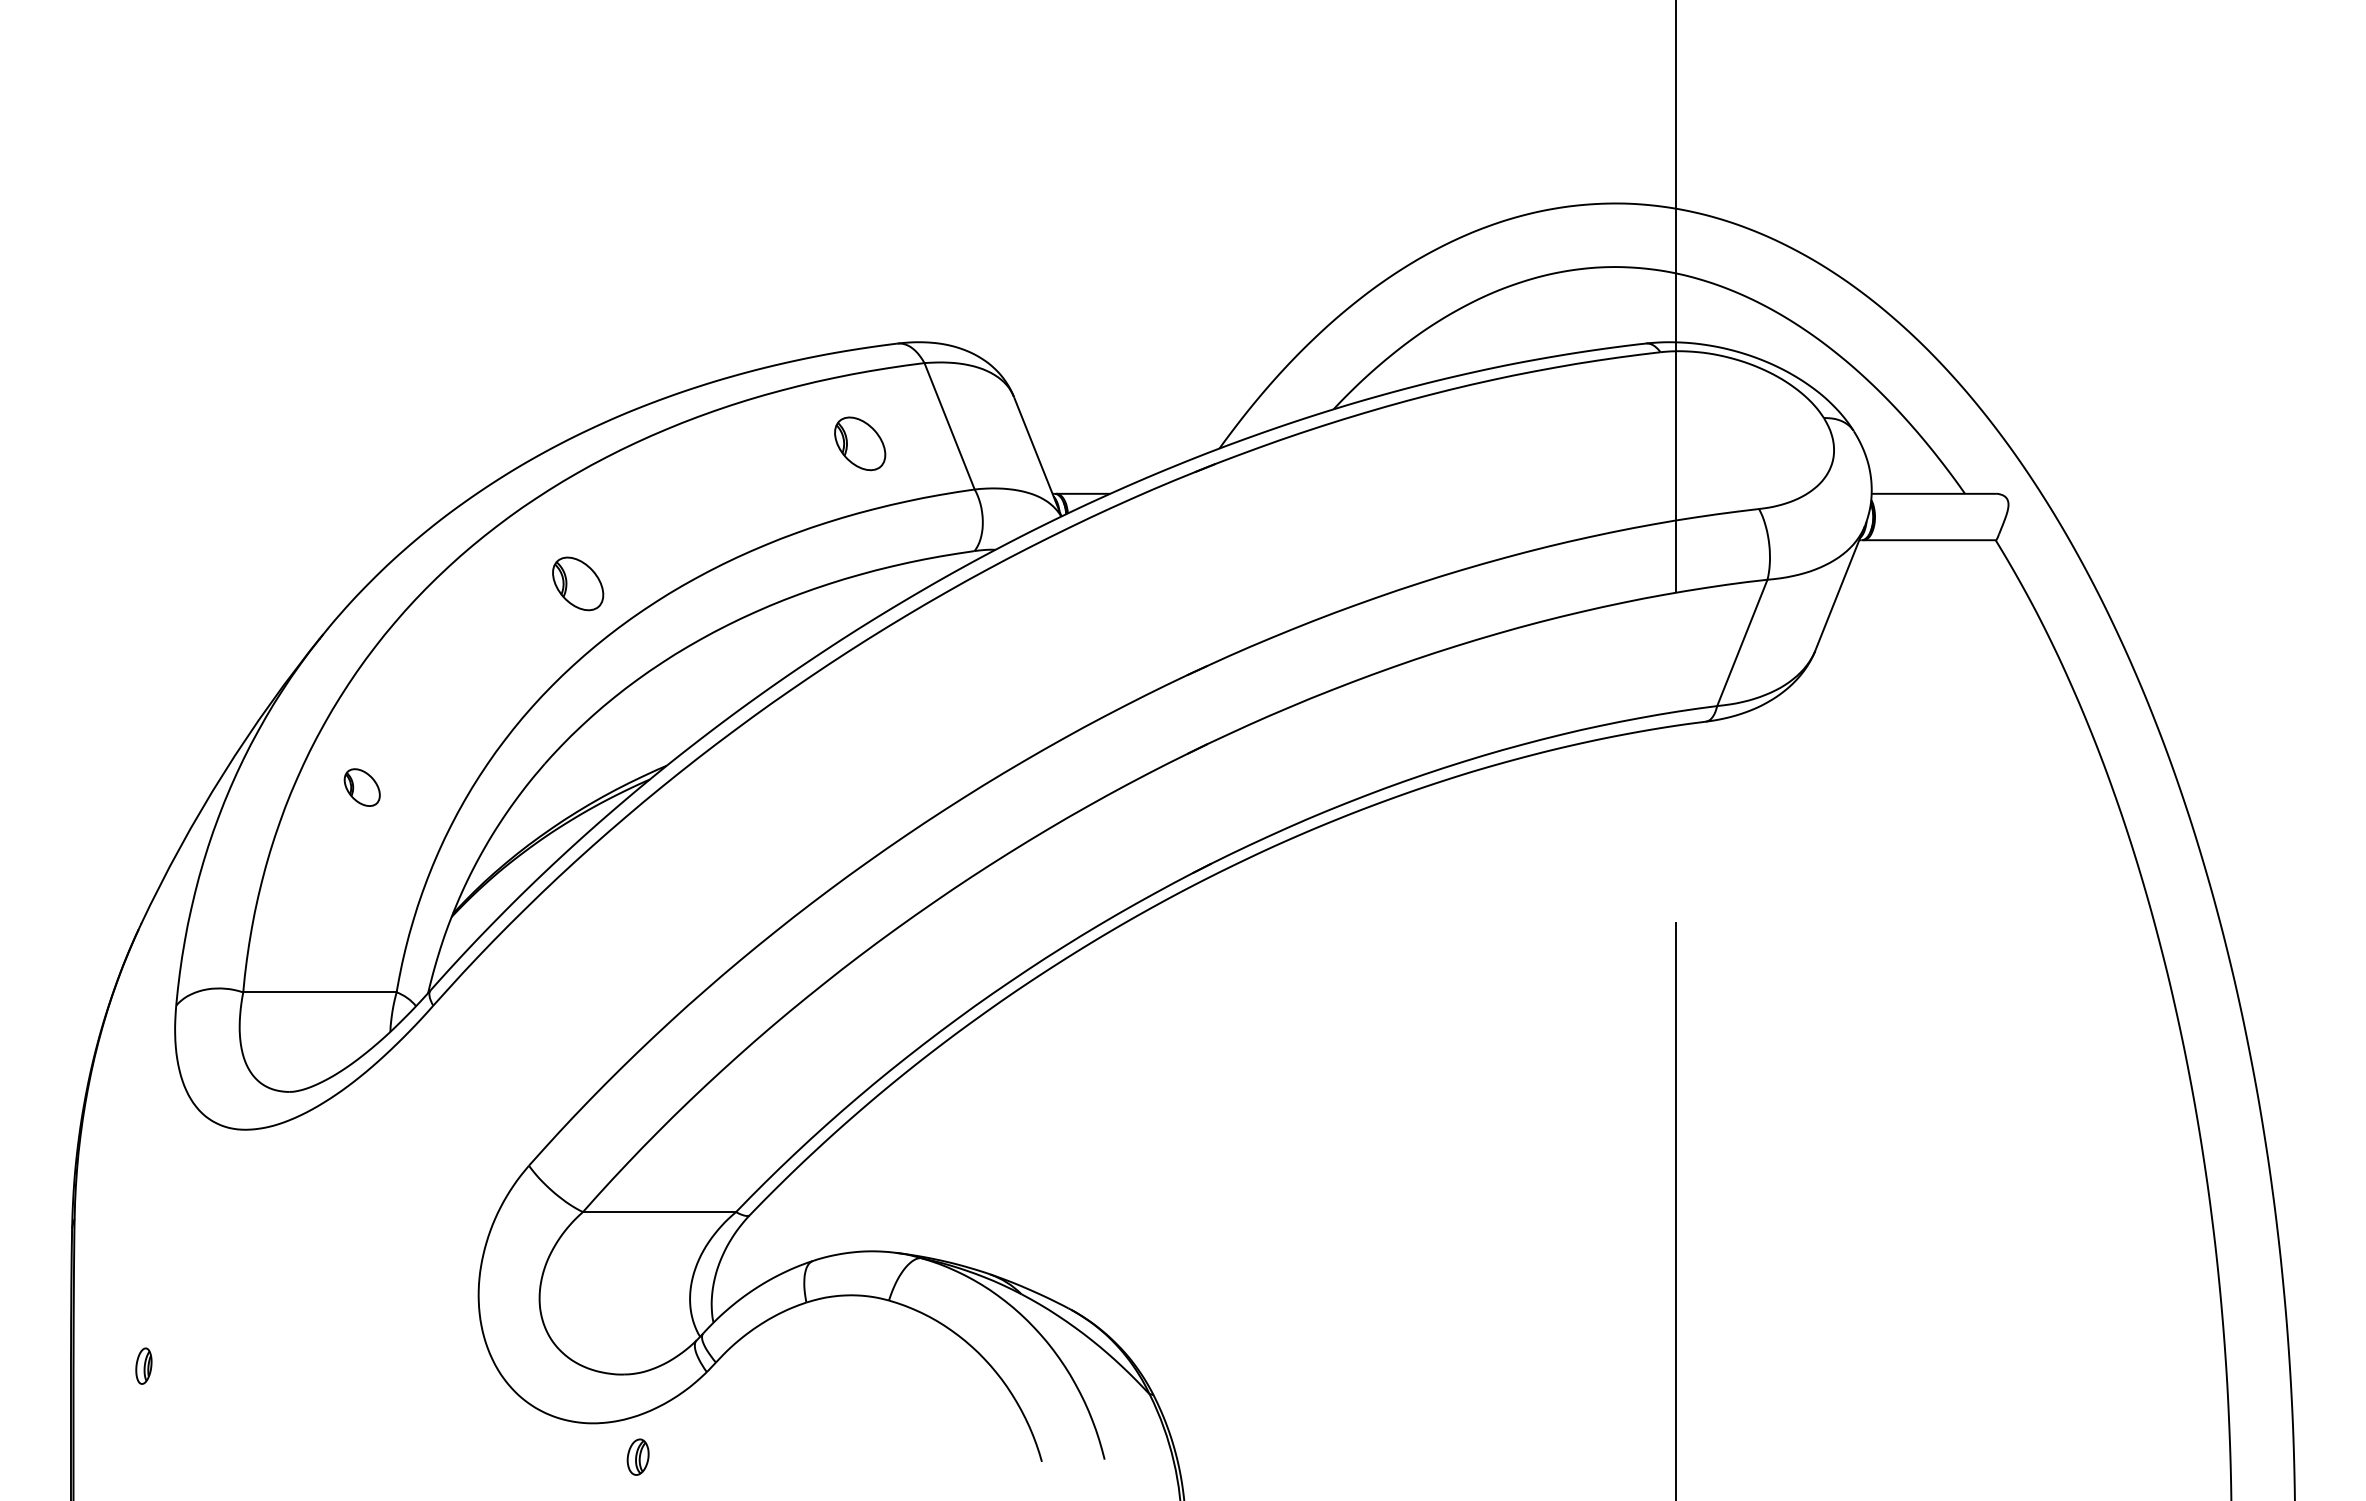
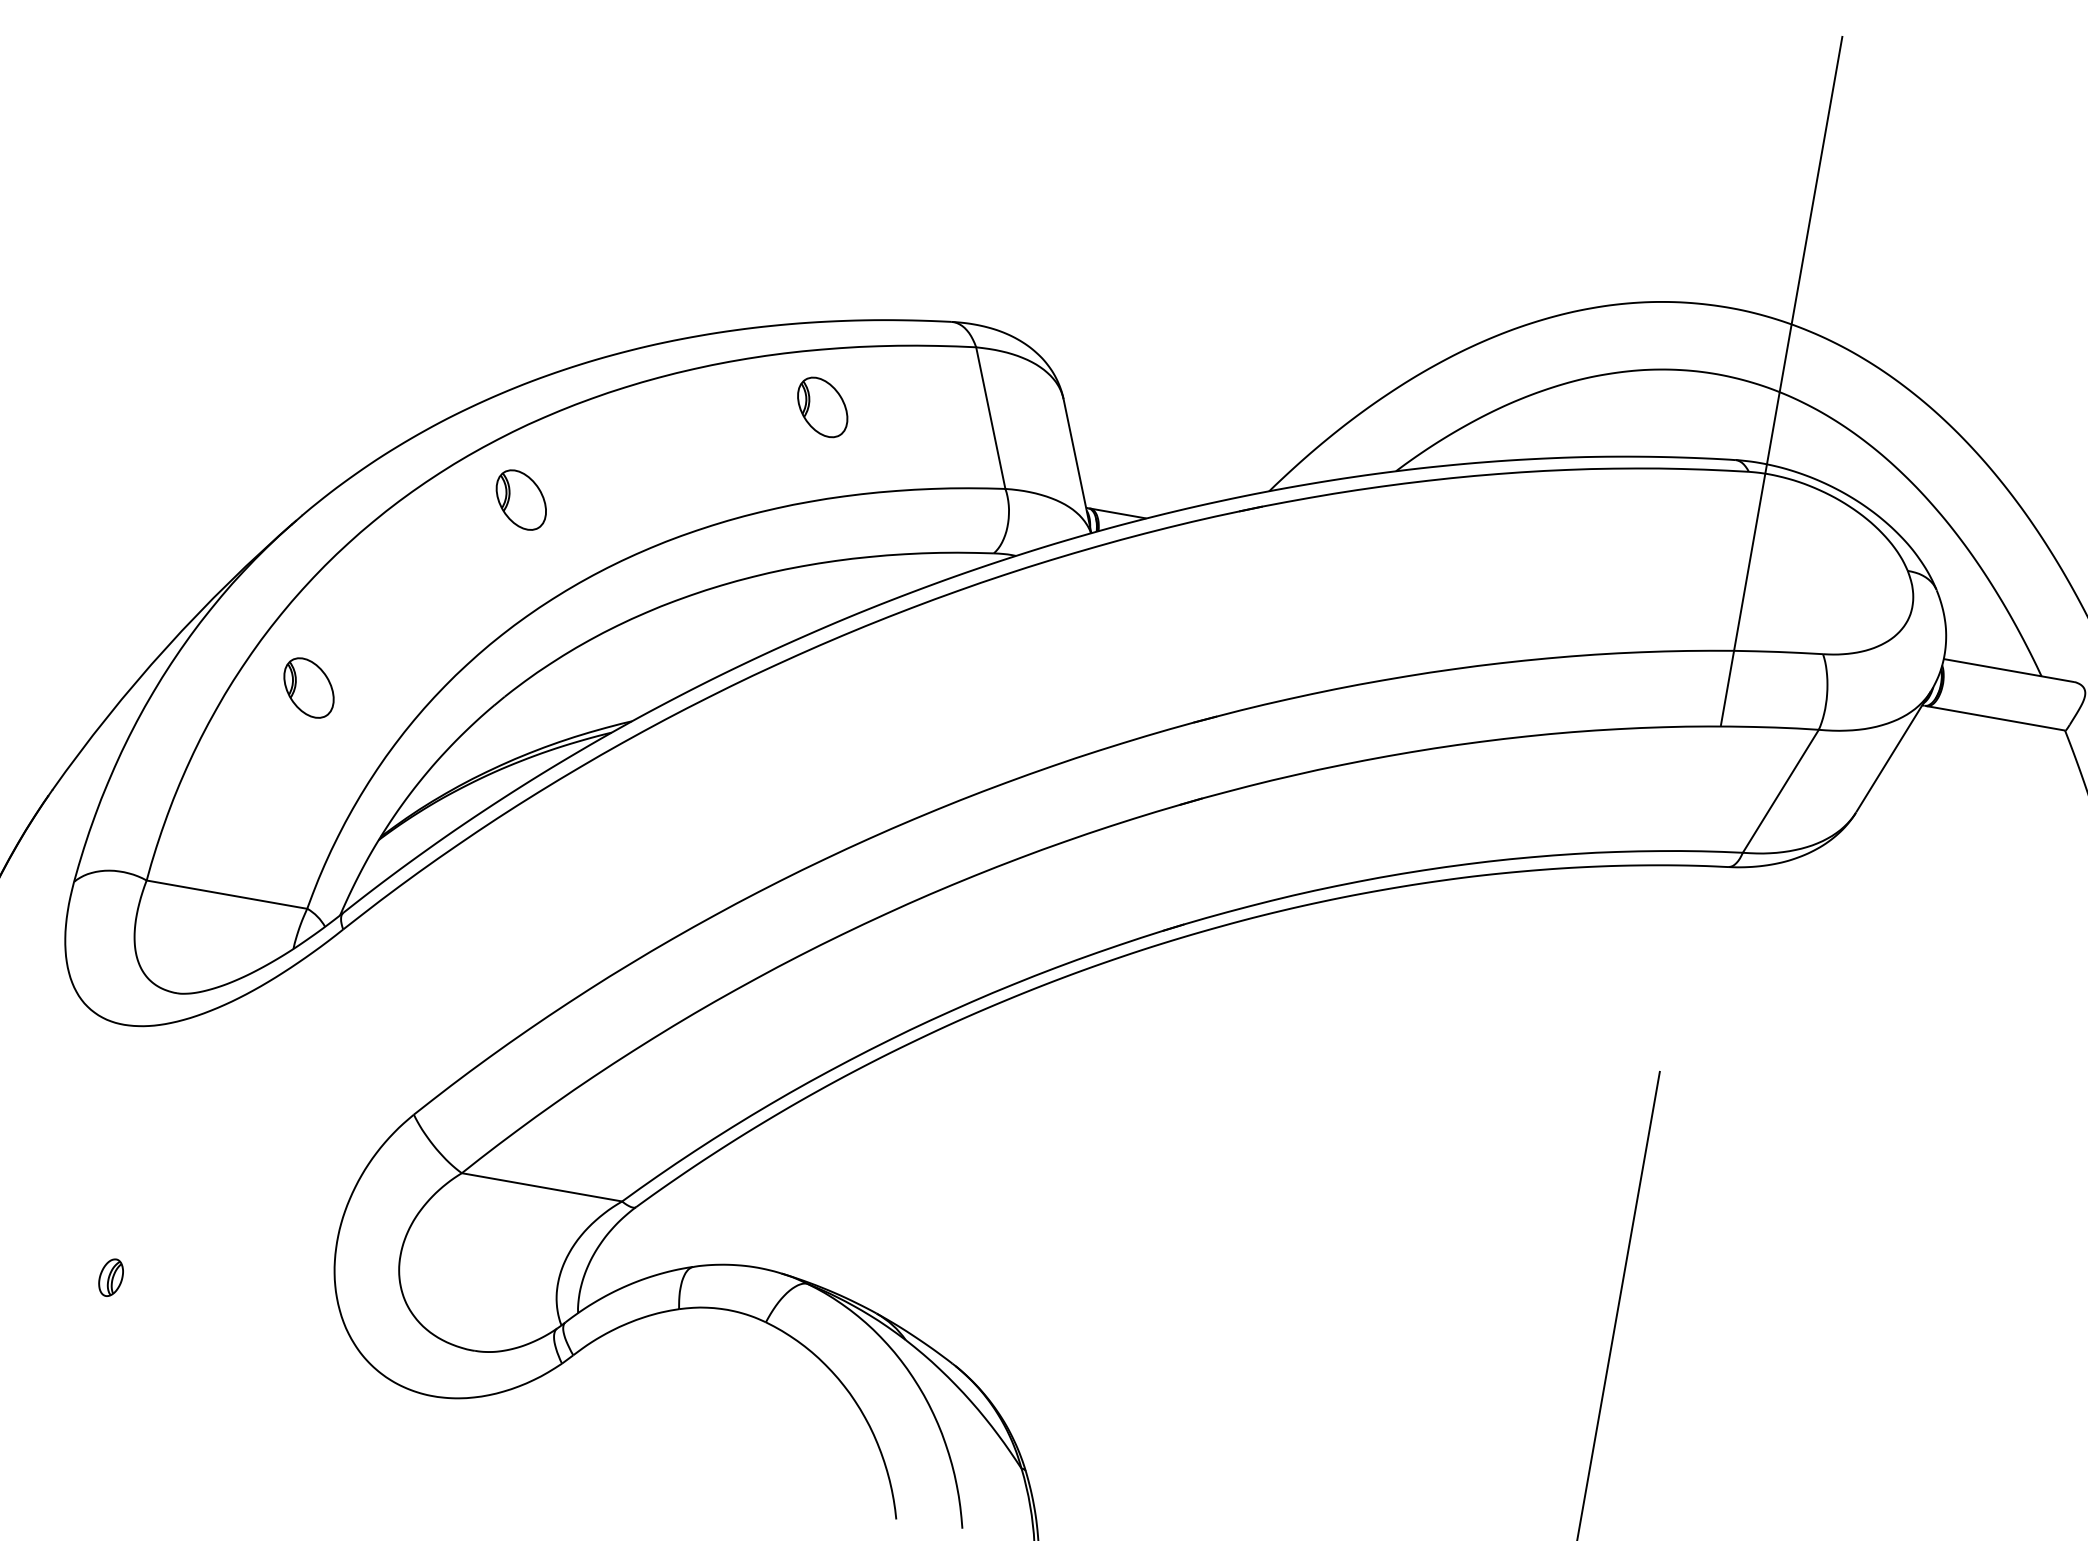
part: (860, 443) -> (823, 407), moved
part: (578, 583) -> (521, 499), moved
part: (362, 787) -> (309, 687), size x1.43
part: (637, 1456) -> (110, 1276), moved

